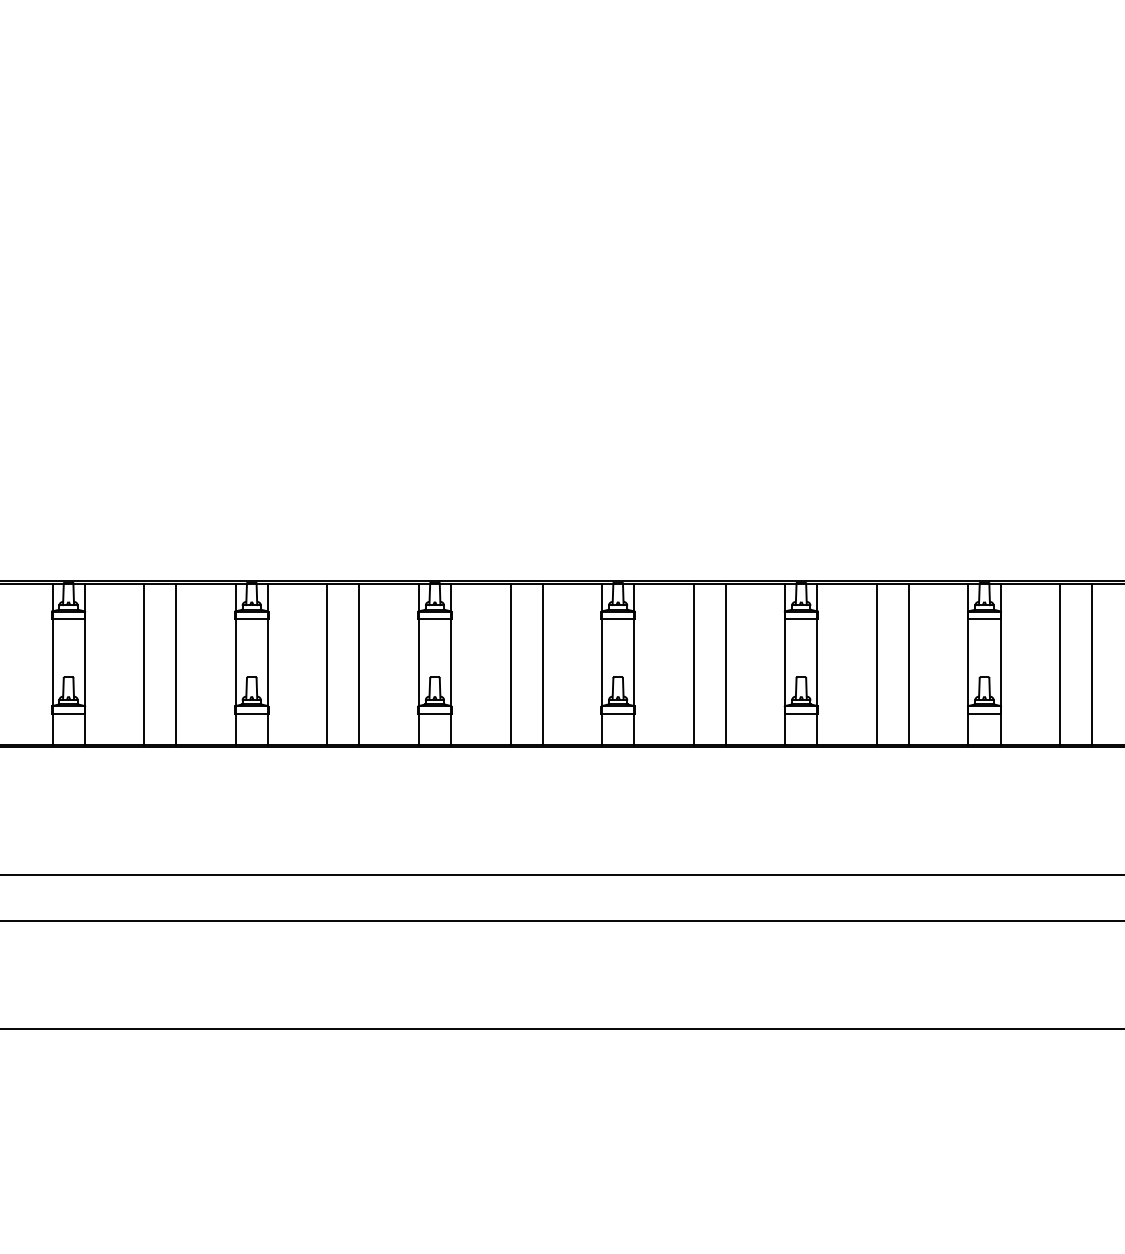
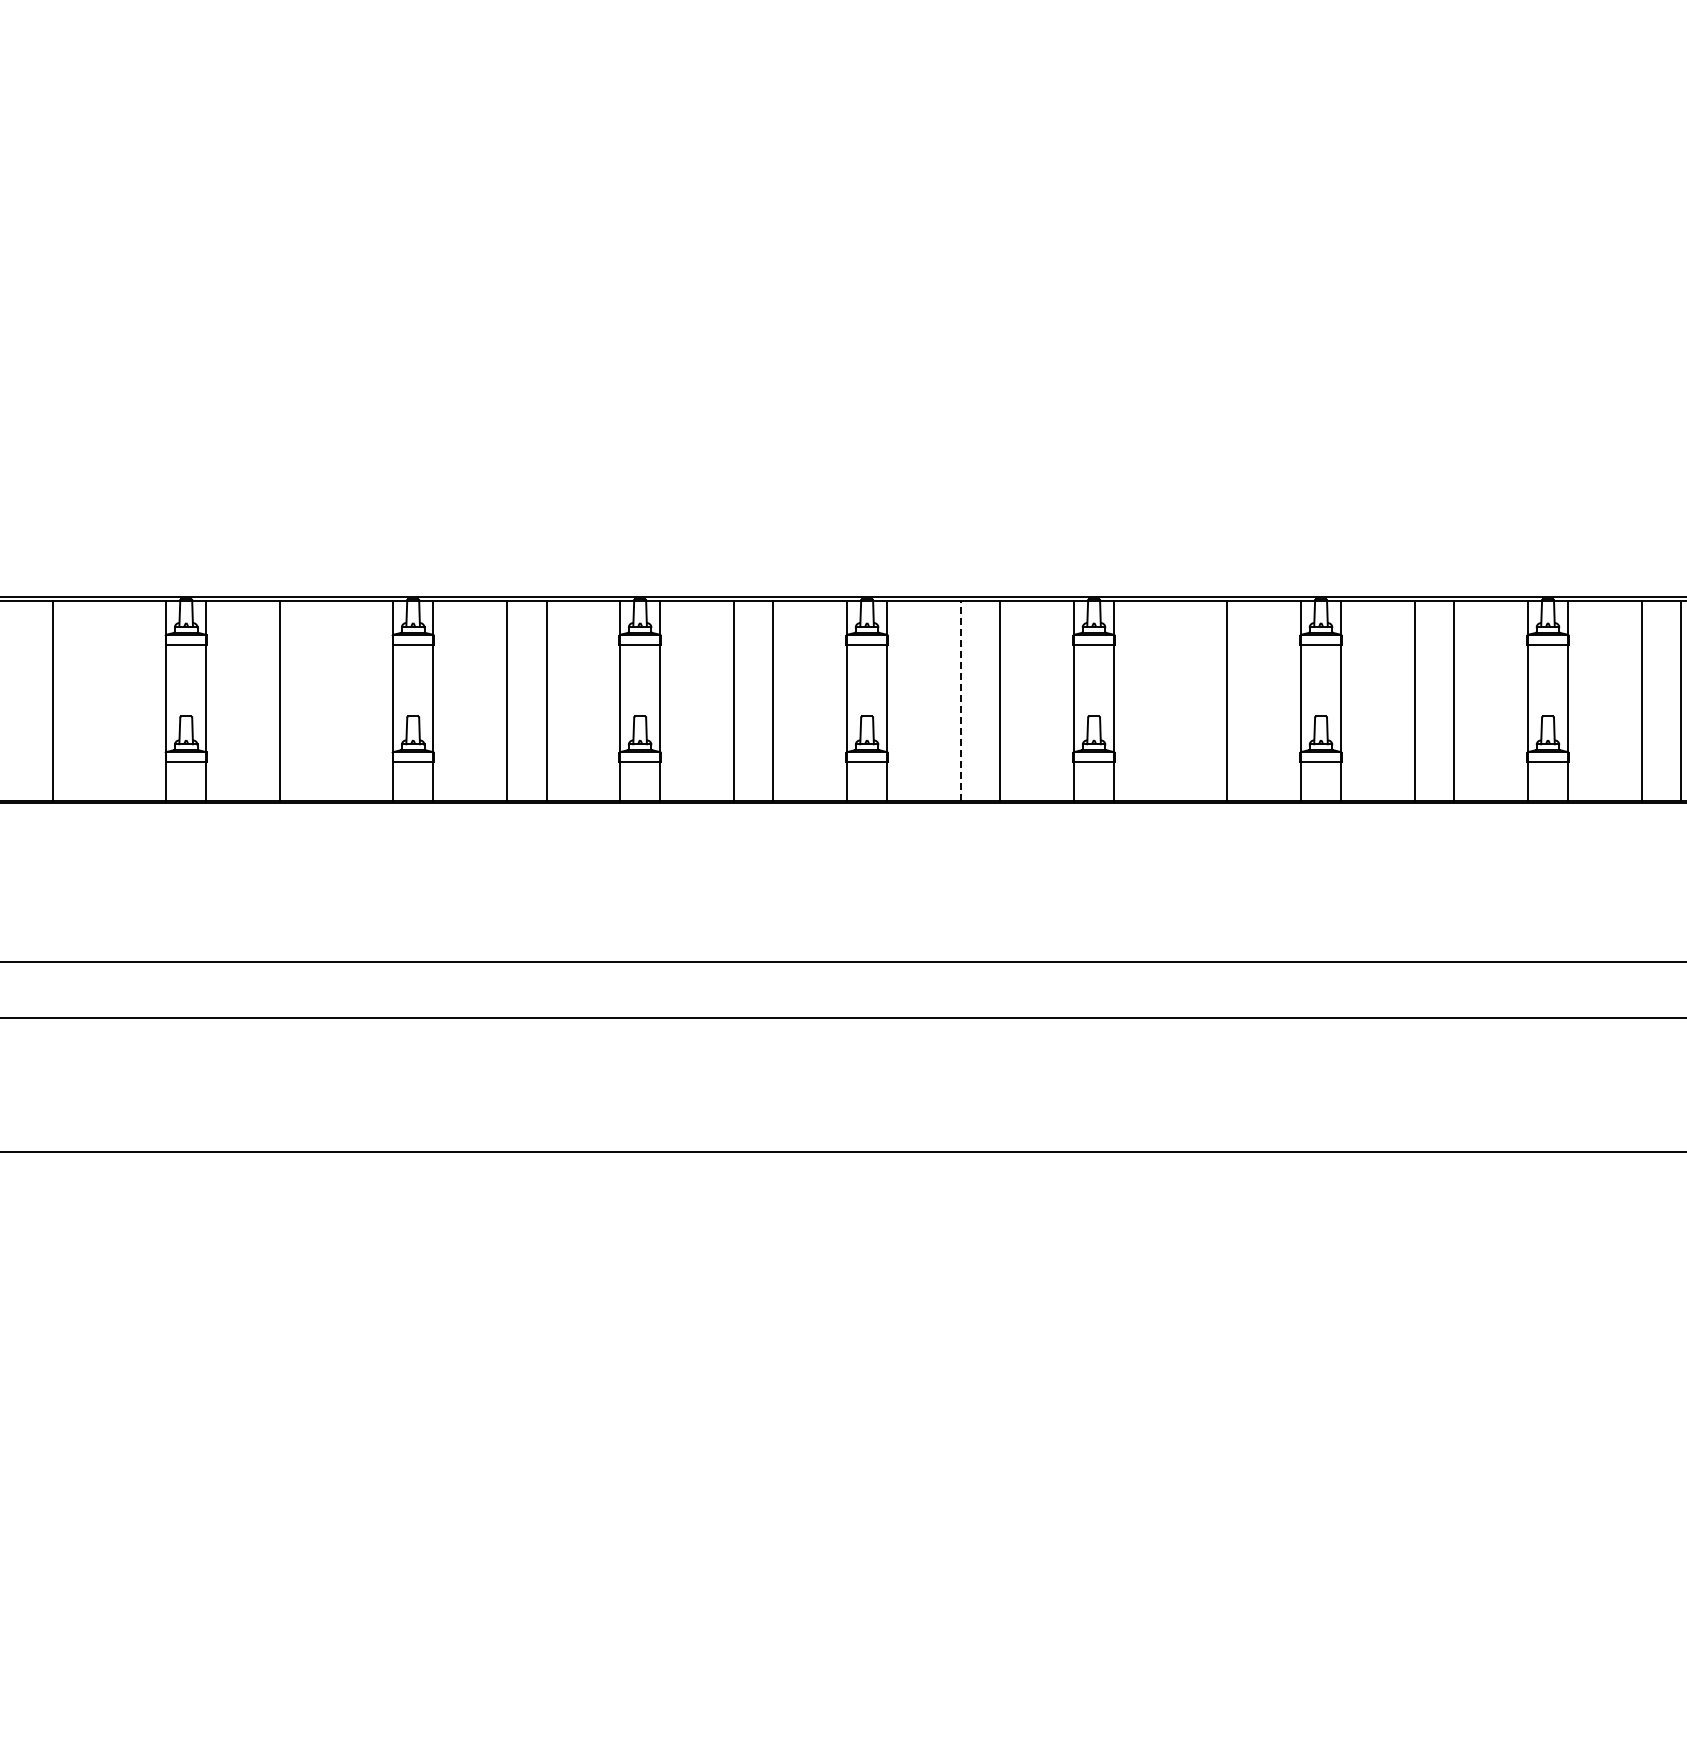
line: (176, 664) -> (92, 700), removed
line: (359, 664) -> (319, 700), removed
line: (876, 664) -> (960, 700), solid -> dashed
line: (1059, 664) -> (1187, 700), removed

